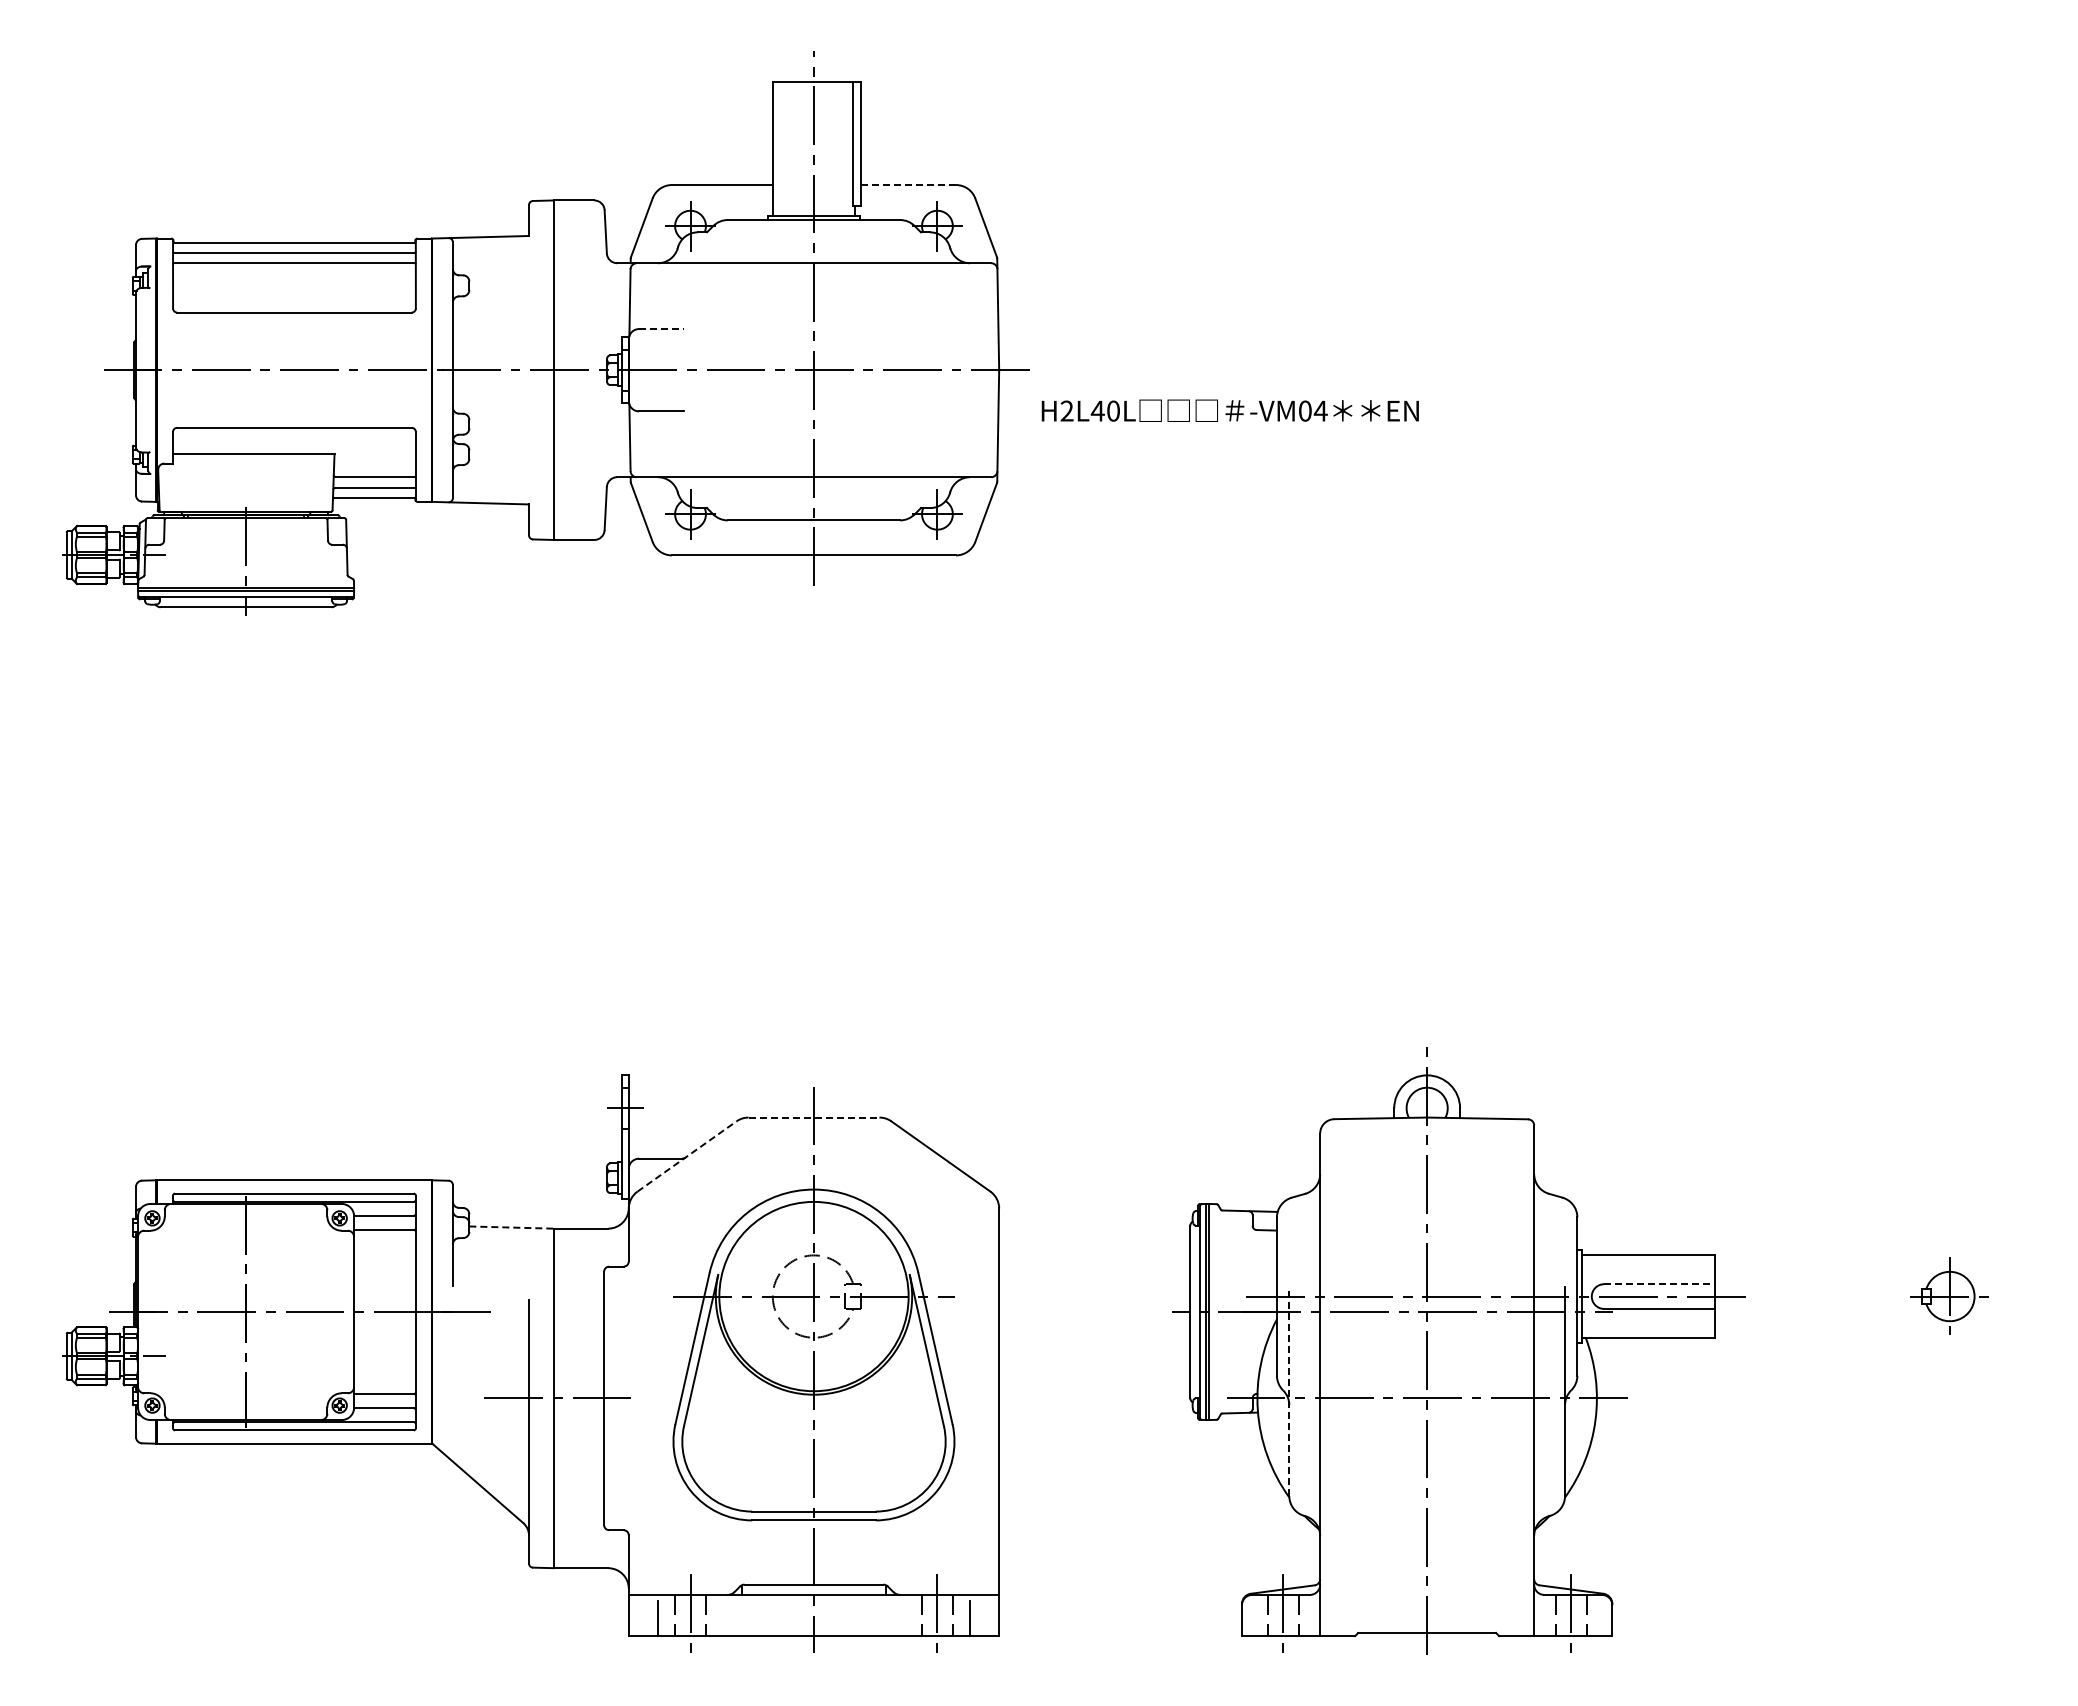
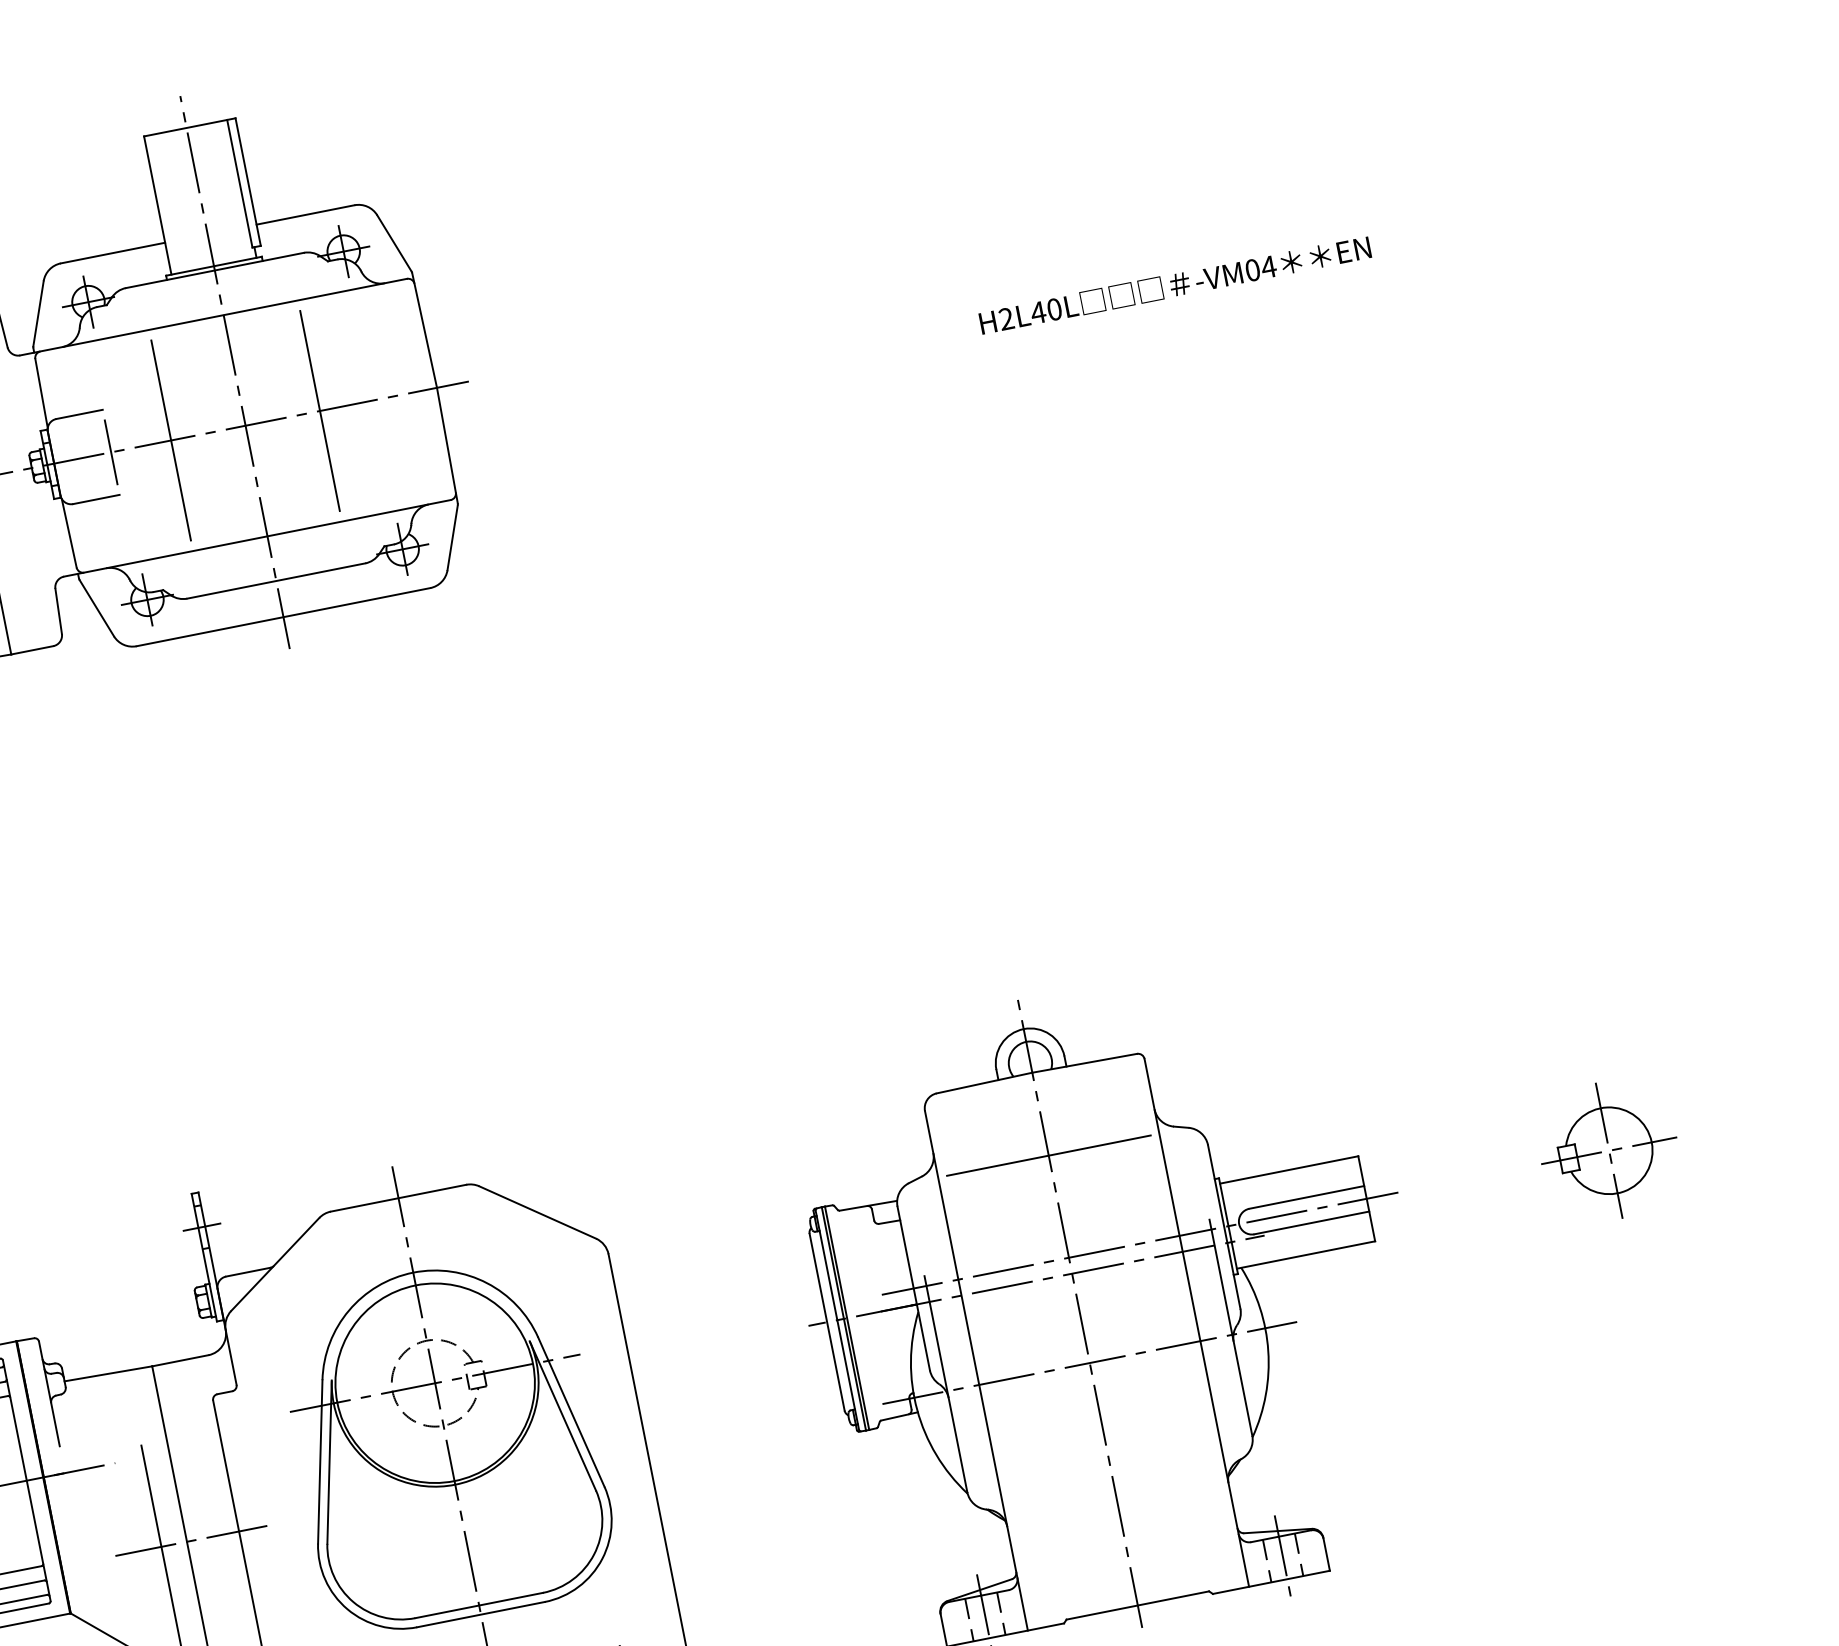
line: (908, 185) -> (305, 215), dashed -> solid
line: (662, 329) -> (80, 414), dashed -> solid
line: (741, 369) -> (170, 439), added
line: (886, 369) -> (320, 410), added
line: (683, 370) -> (110, 452), added
text: (1229, 410) -> (1174, 285), moved
line: (814, 1117) -> (399, 1198), dashed -> solid
line: (687, 1156) -> (275, 1264), dashed -> solid
line: (1426, 1197) -> (1048, 1155), added
line: (512, 1227) -> (109, 1373), dashed -> solid
line: (1659, 1284) -> (1306, 1197), dashed -> solid
part: (1949, 1296) -> (1608, 1150), size x1.67
line: (1289, 1391) -> (946, 1384), dashed -> solid

